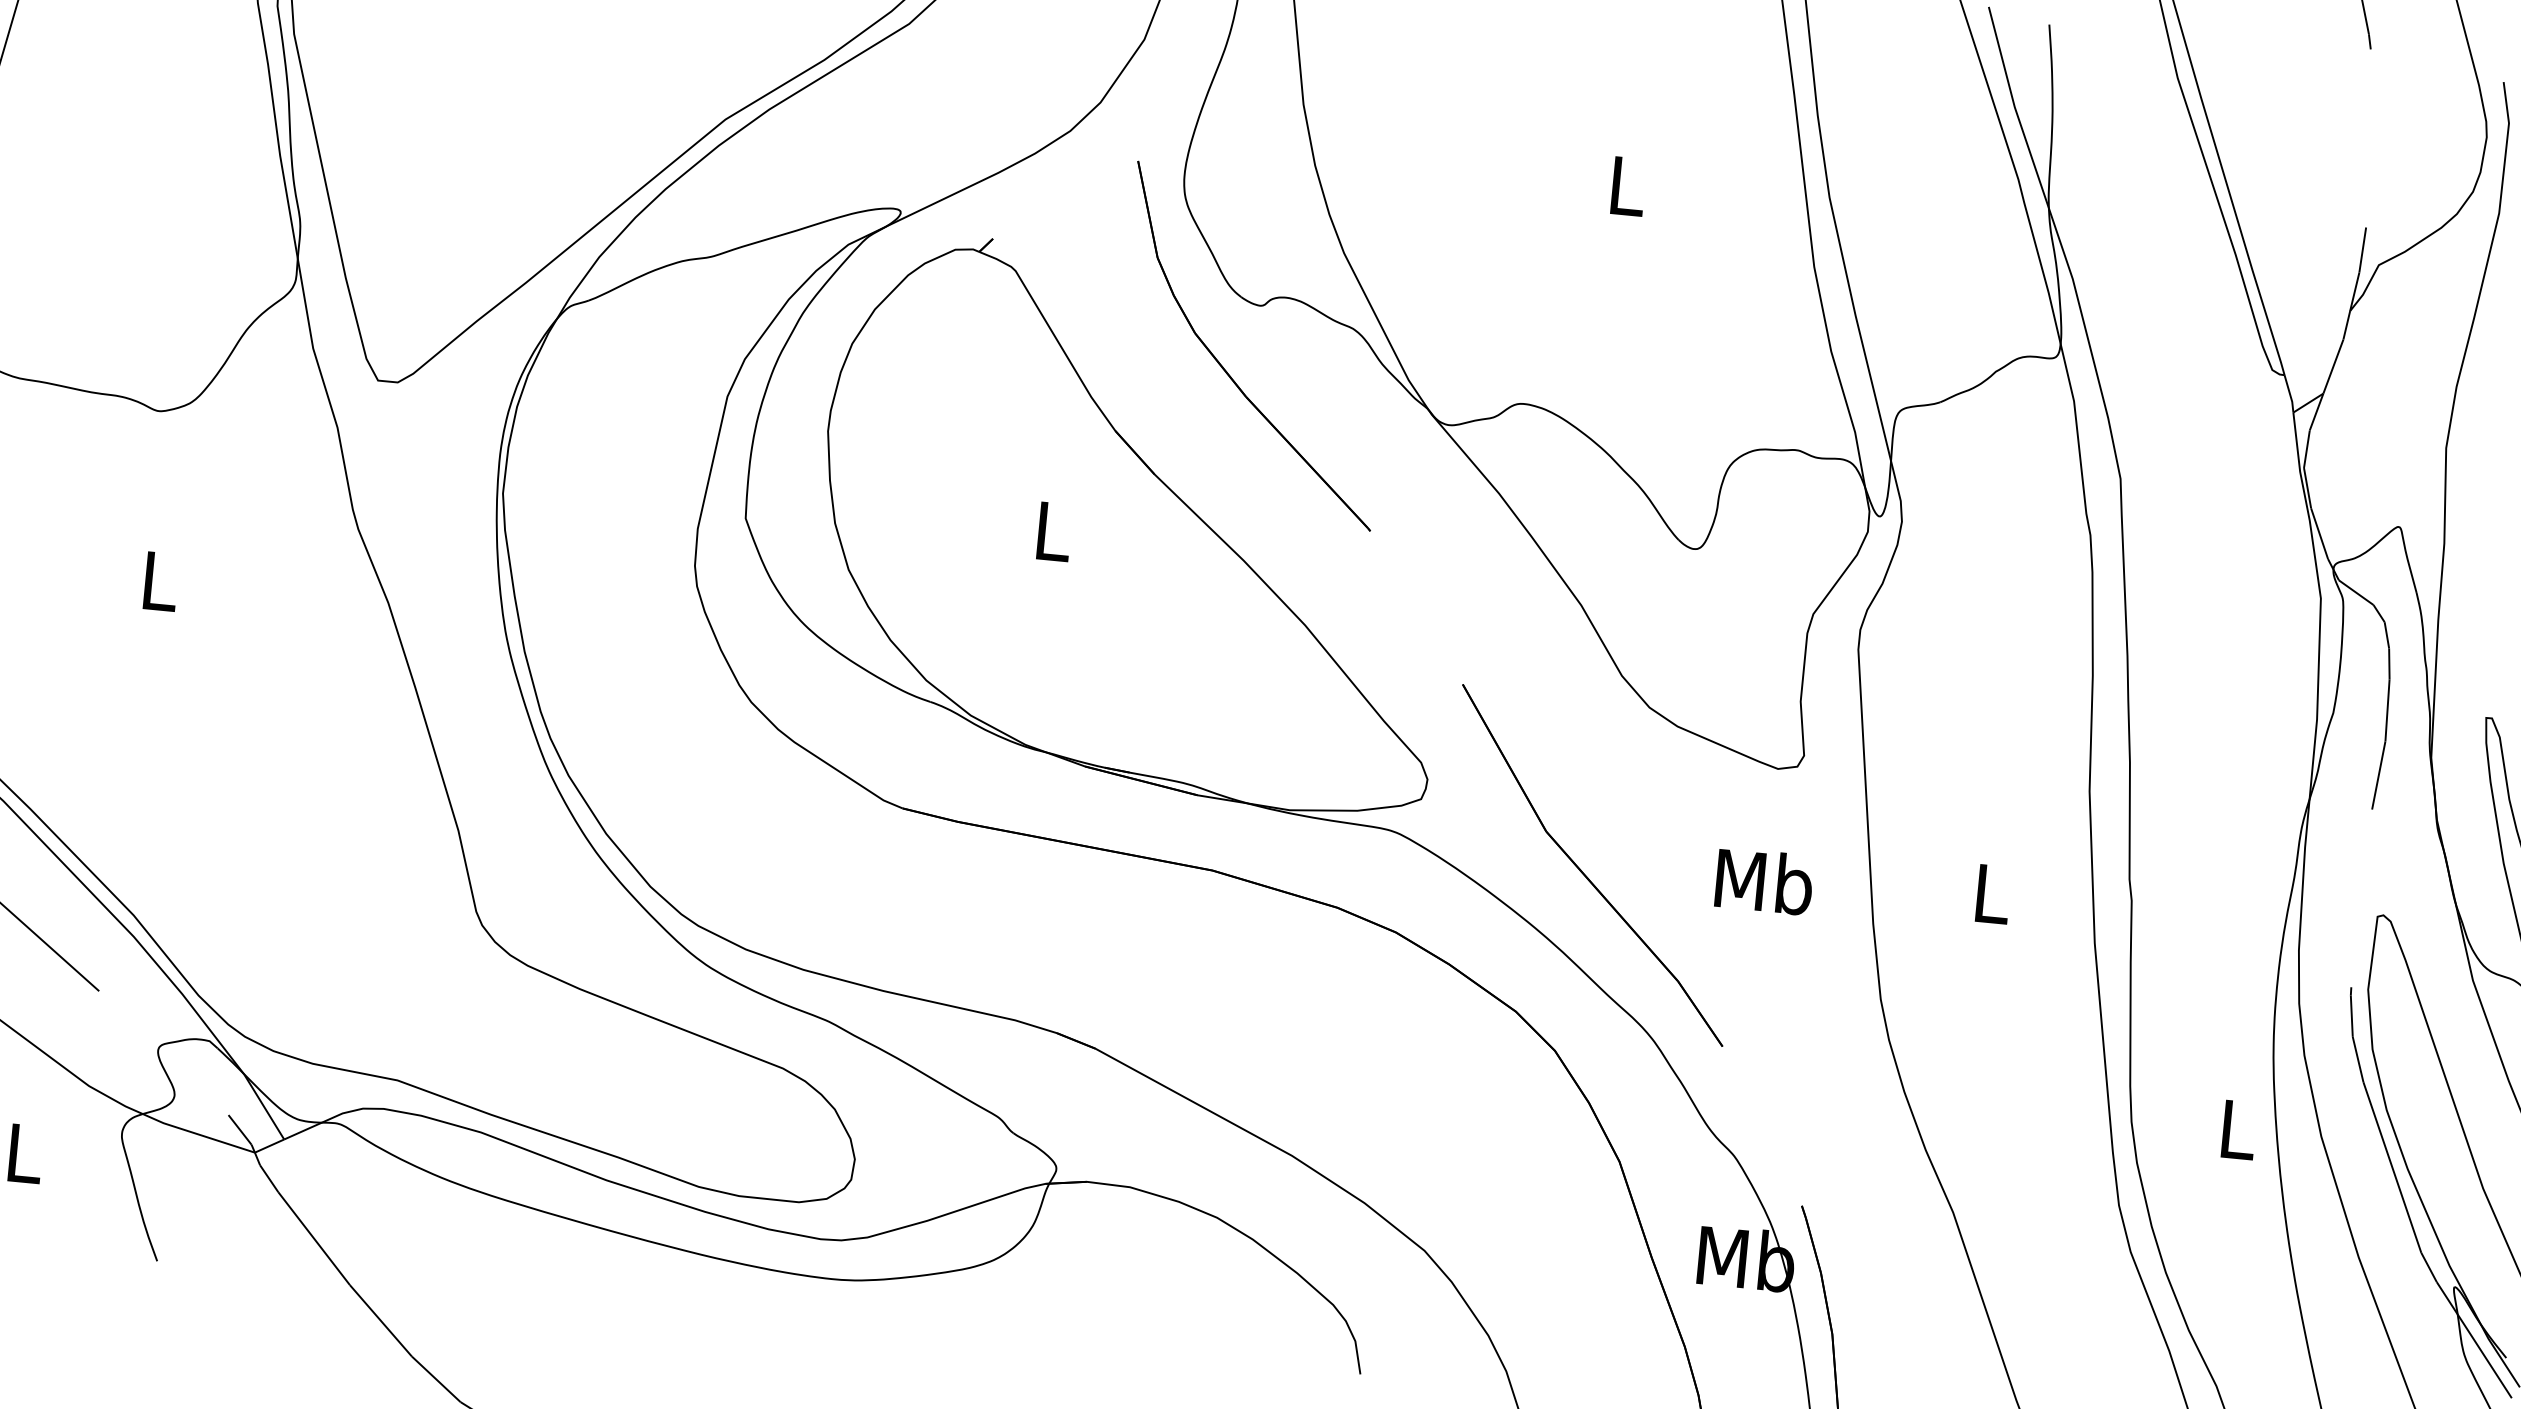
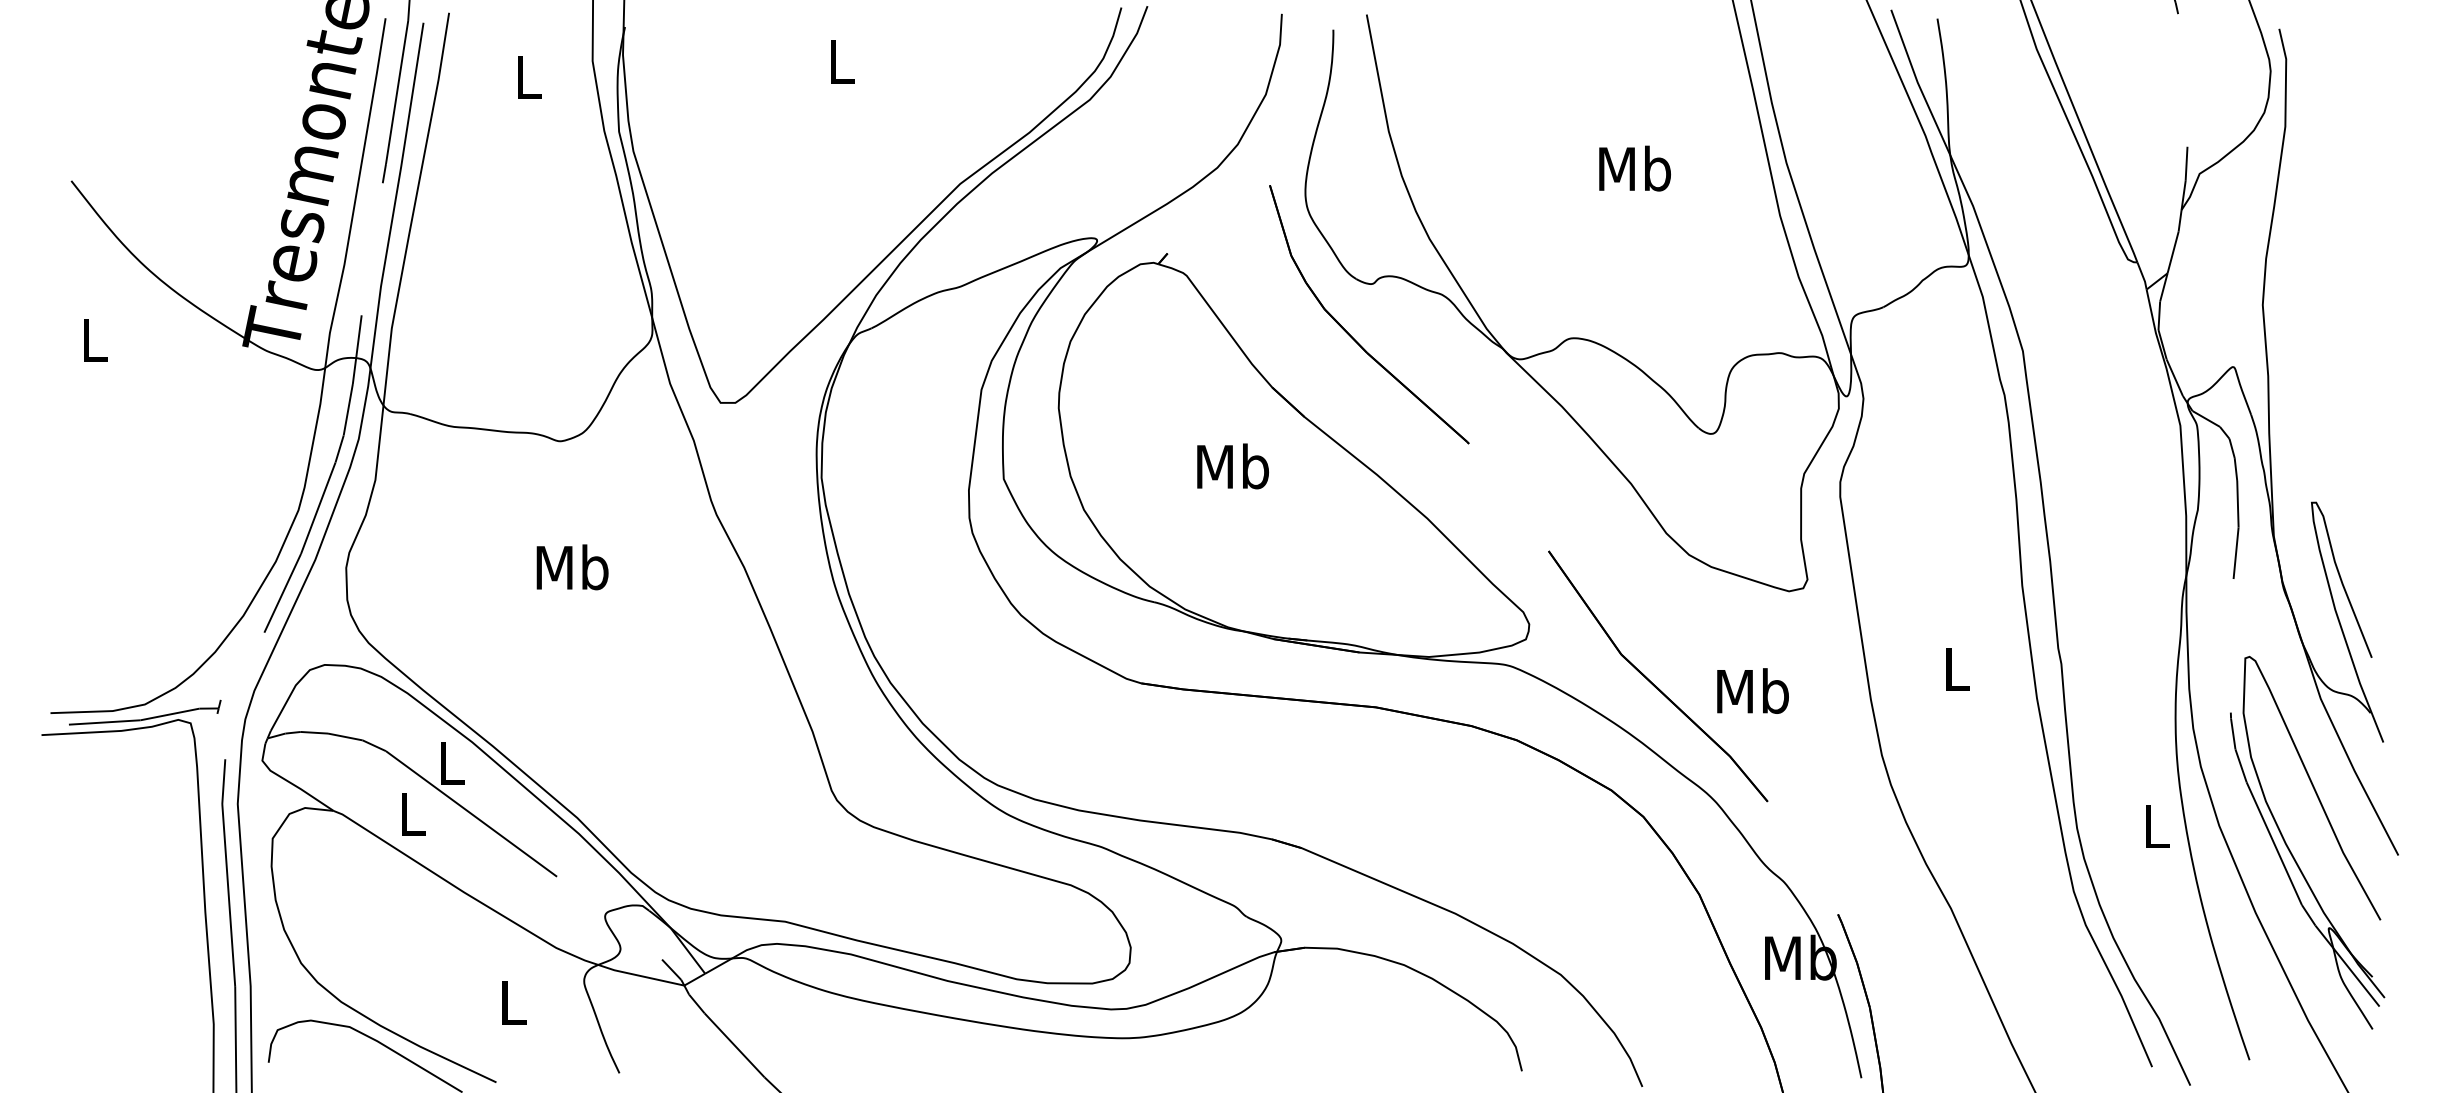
text: (1627, 185) -> (1635, 168), L -> Mb
text: (1053, 531) -> (1233, 466), L -> Mb
text: (159, 580) -> (572, 567), L -> Mb
text: (1763, 880) -> (1752, 690), moved

